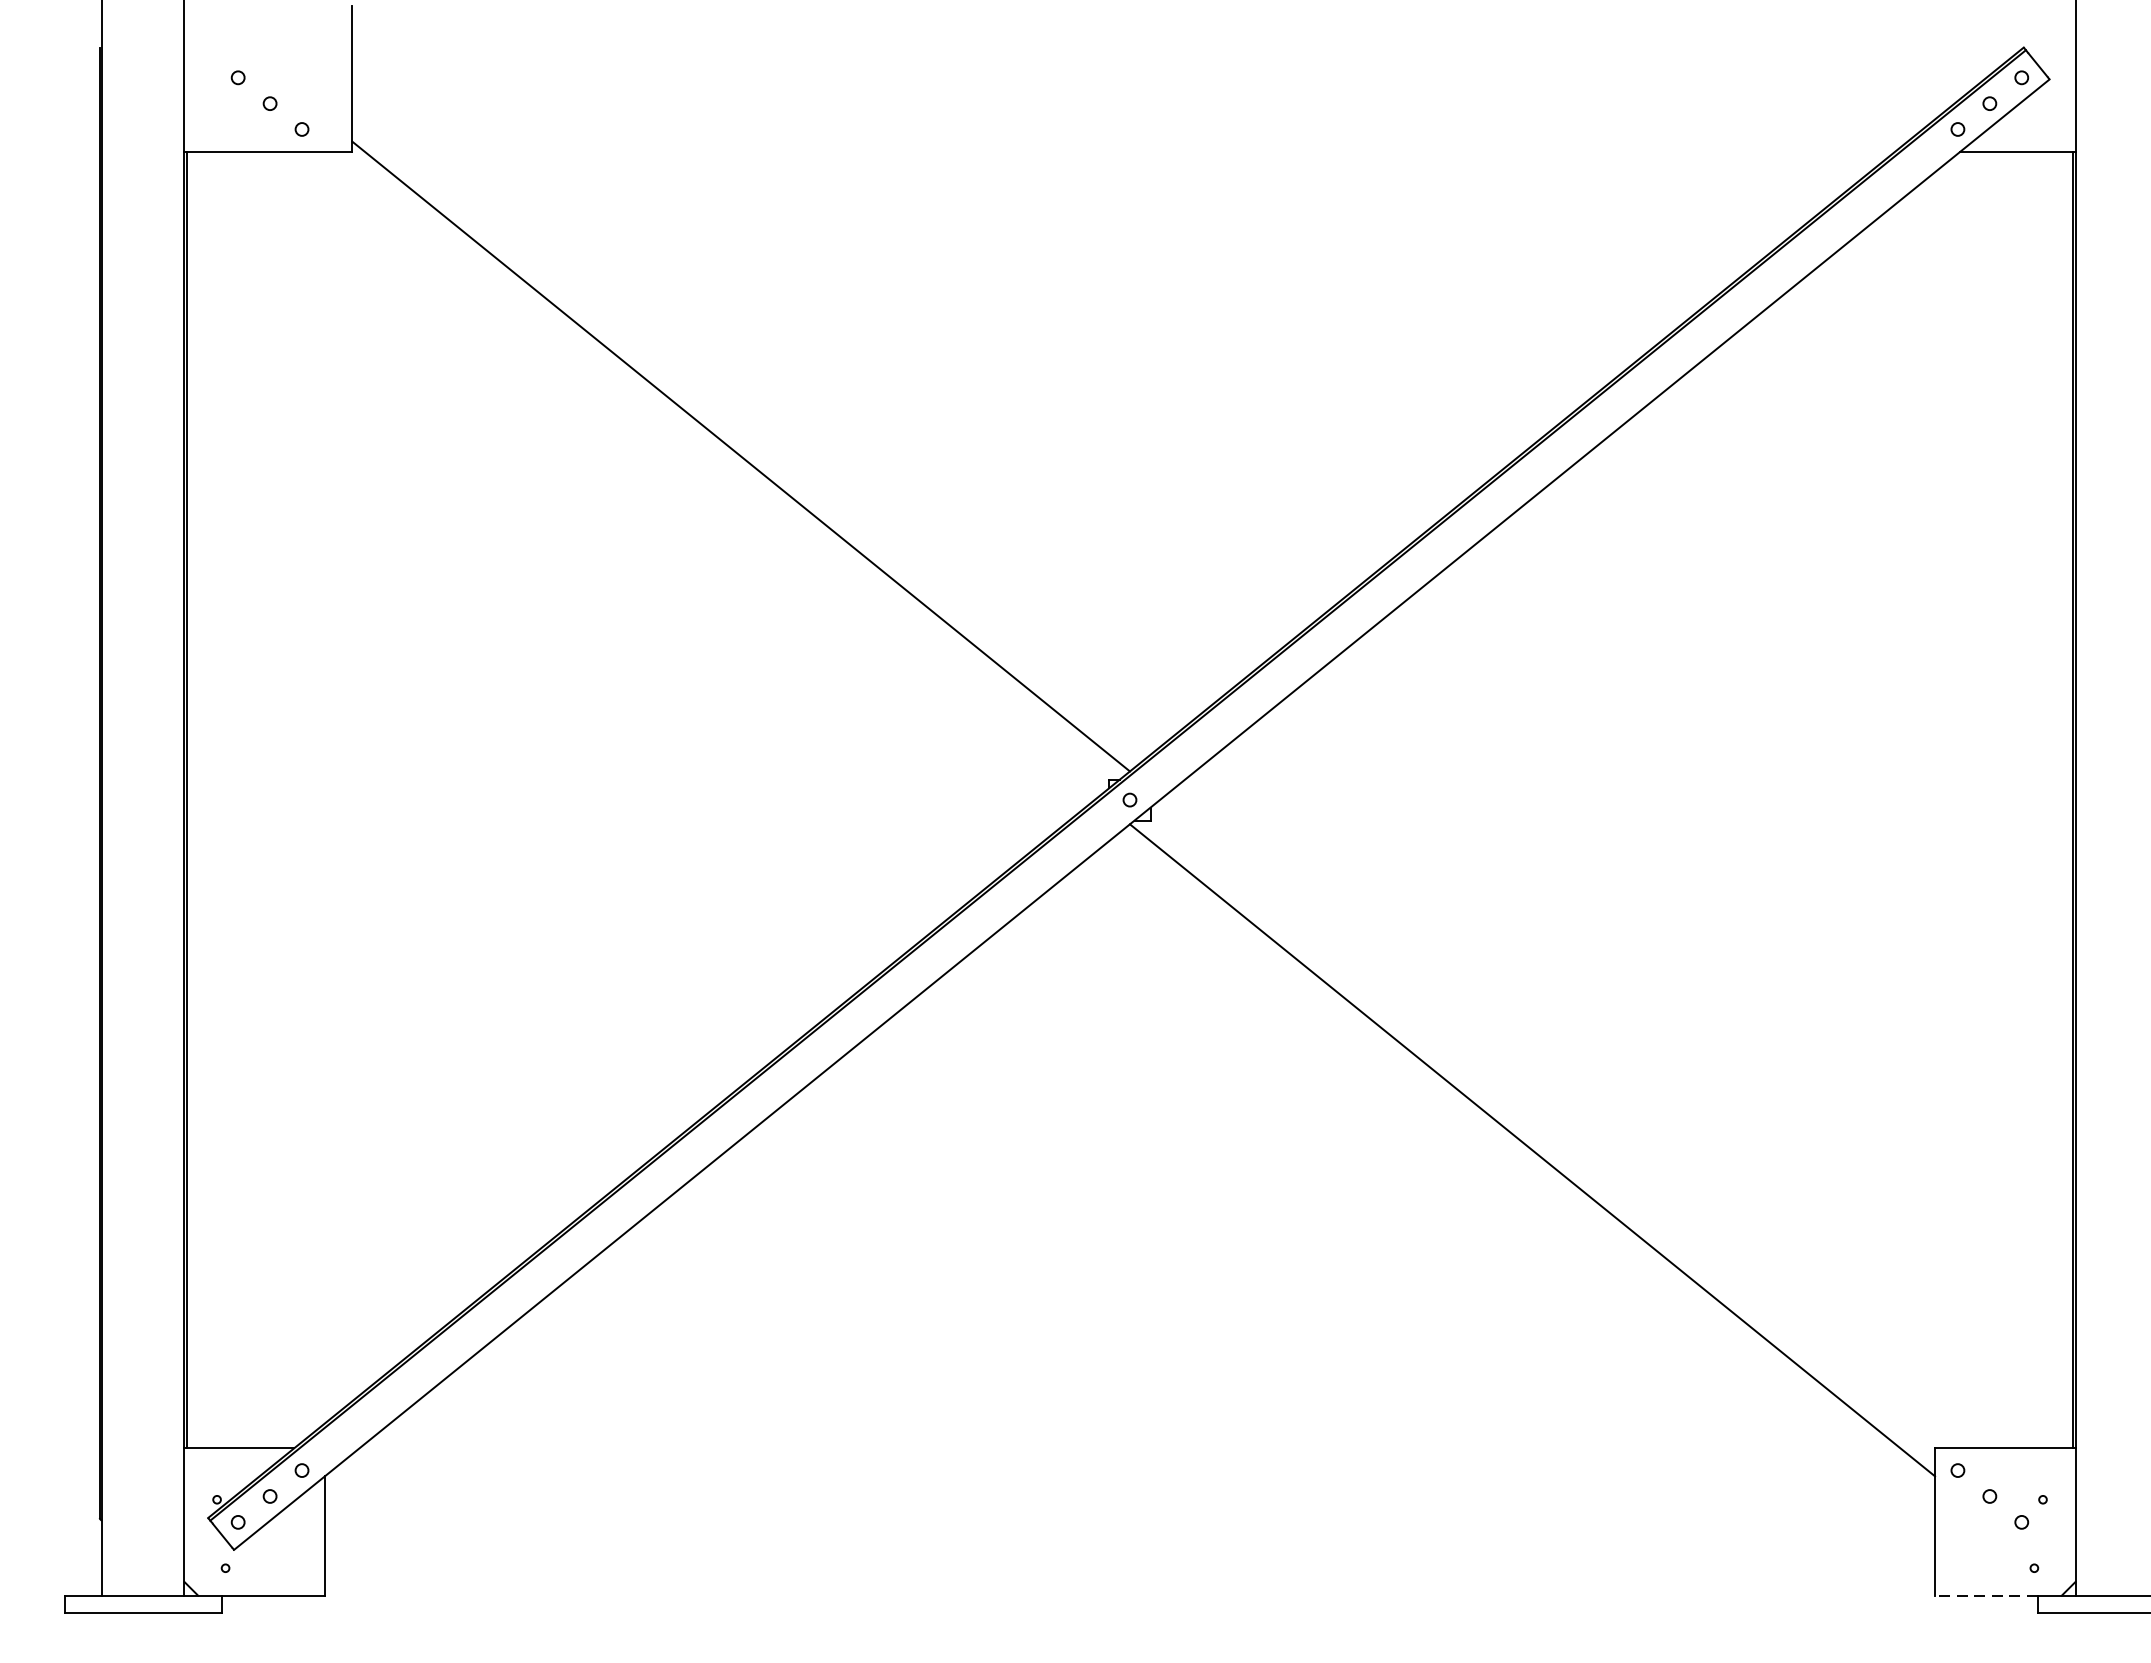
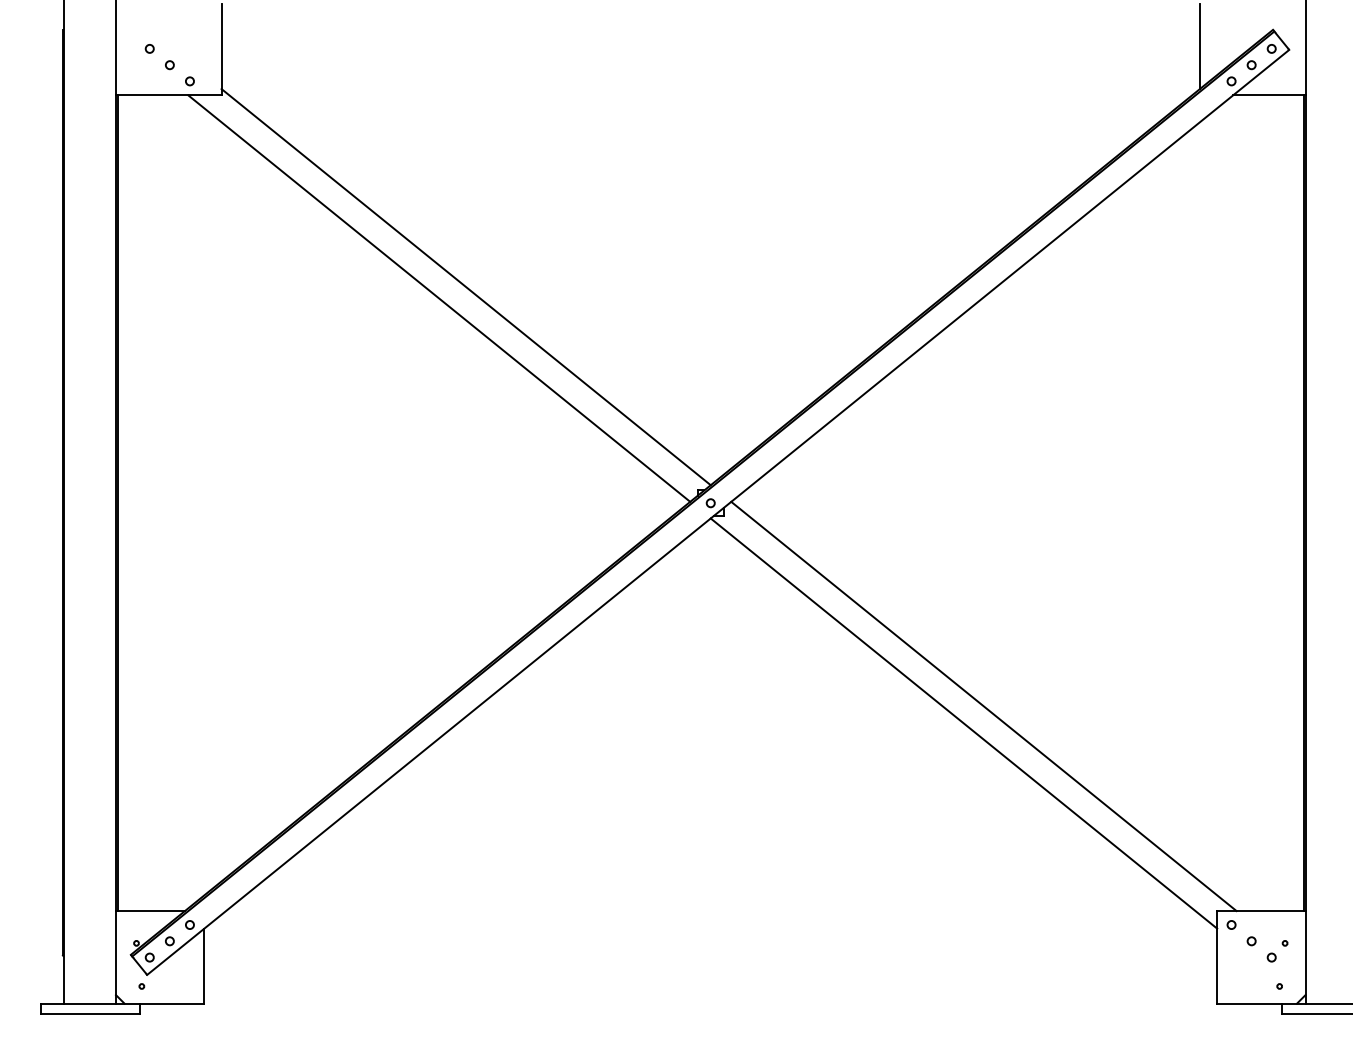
line: (1906, 74) -> (1199, 46), added
line: (698, 474) -> (439, 298), added
line: (1563, 1123) -> (983, 706), added
line: (1986, 1595) -> (1249, 1003), dashed -> solid

